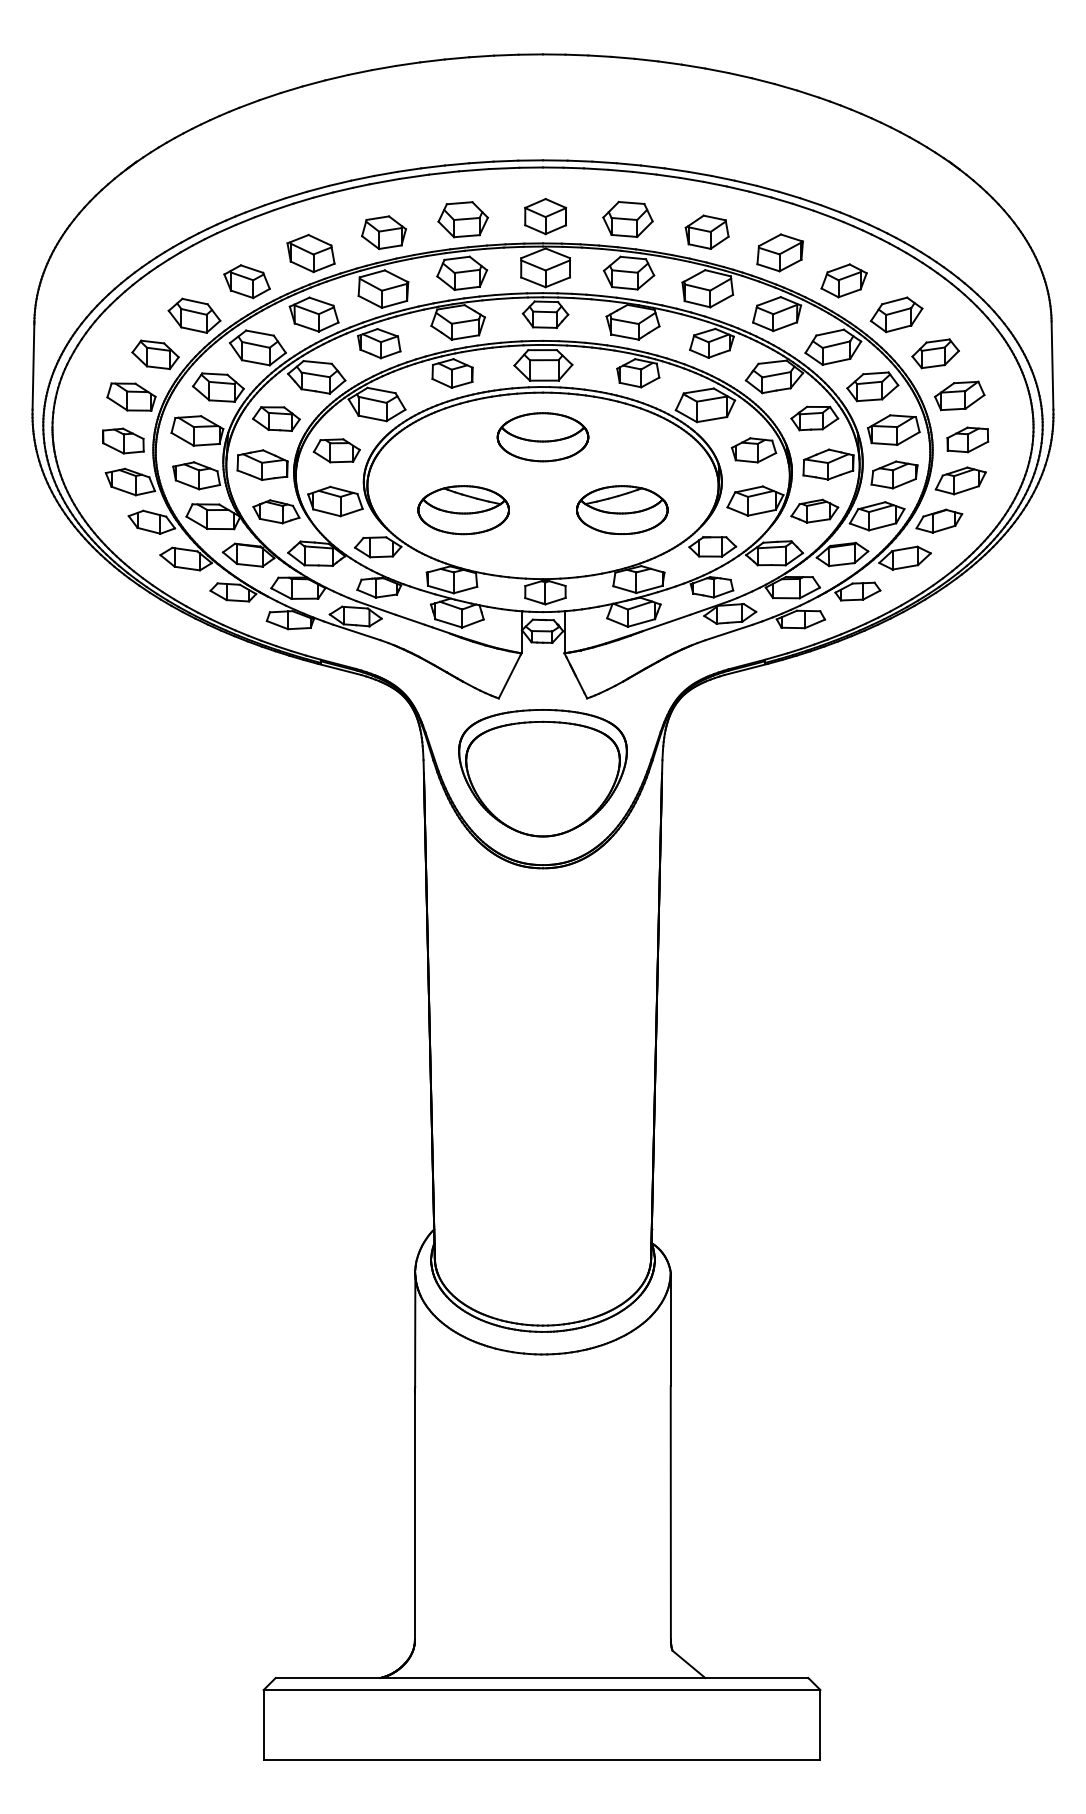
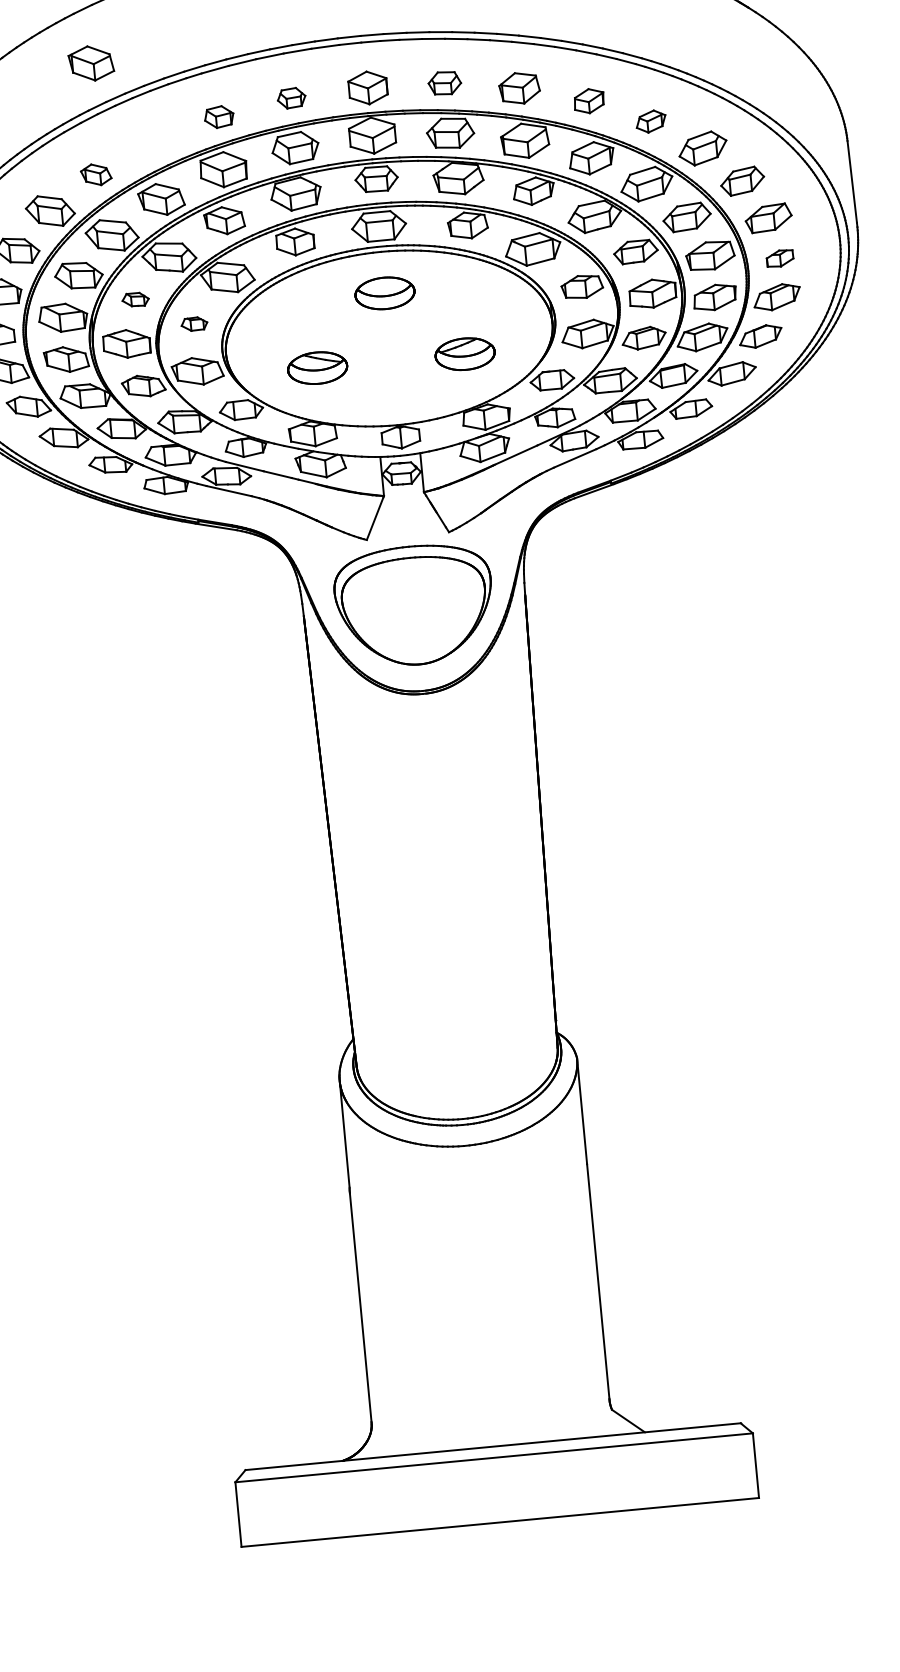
part: (627, 218) -> (444, 82), size x0.7
part: (462, 219) -> (291, 98), size x0.6
part: (383, 232) -> (218, 117), size x0.7
part: (779, 252) -> (588, 100), size x0.7
part: (310, 253) -> (90, 63), moved
part: (843, 280) -> (650, 121), size x0.7
part: (246, 281) -> (95, 174), size x0.7
part: (276, 418) -> (135, 299), size x0.6
part: (542, 437) -> (384, 293), size x0.7
part: (967, 439) -> (779, 258), size x0.7
part: (336, 450) -> (194, 323), size x0.6
part: (463, 510) -> (317, 368), size x0.7
part: (622, 510) -> (465, 354), size x0.7

